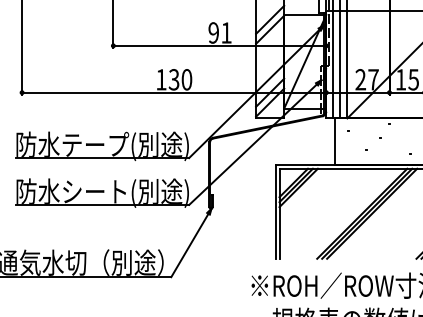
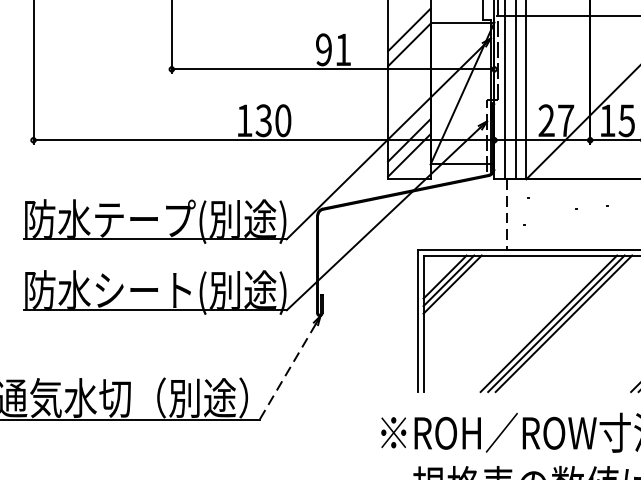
line: (334, 142) -> (506, 215), solid -> dashed
line: (189, 245) -> (287, 371), solid -> dashed

